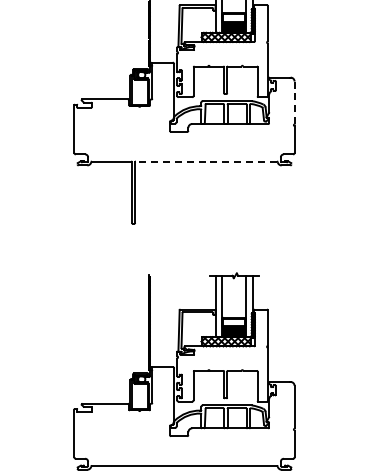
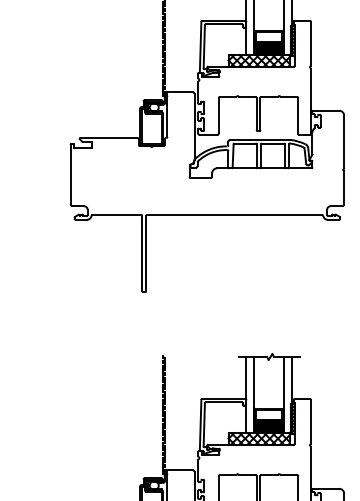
line: (294, 103) -> (344, 142), dashed -> solid
line: (206, 161) -> (234, 214), dashed -> solid

